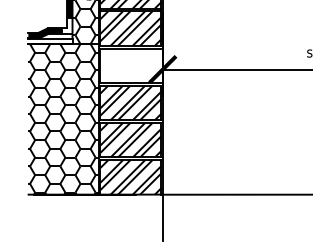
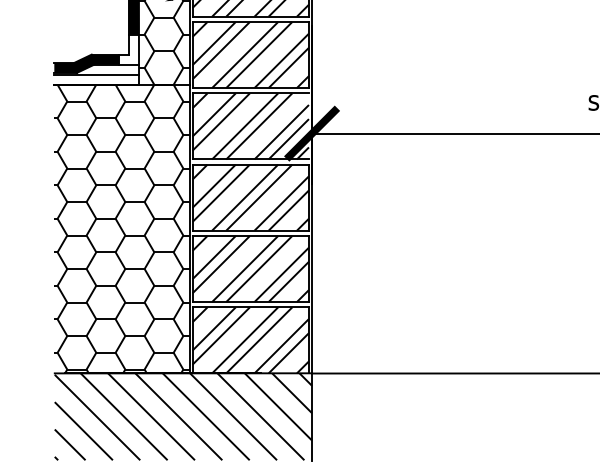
hatch: (130, 65) -> (250, 125), added
hatch: (95, 216) -> (183, 415), added

